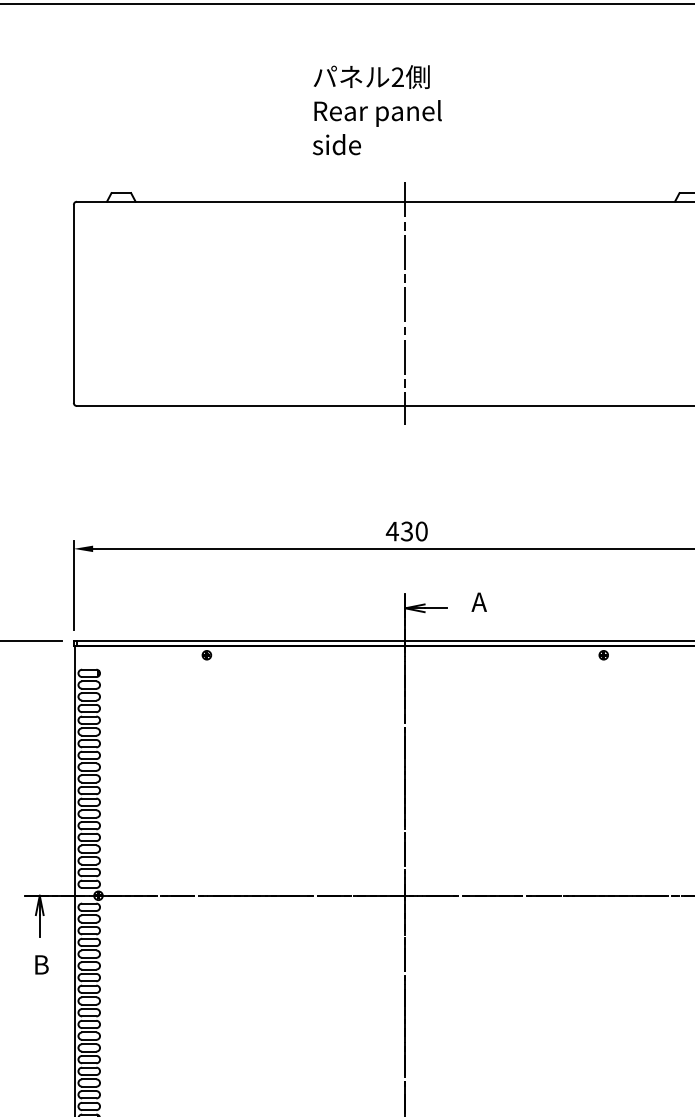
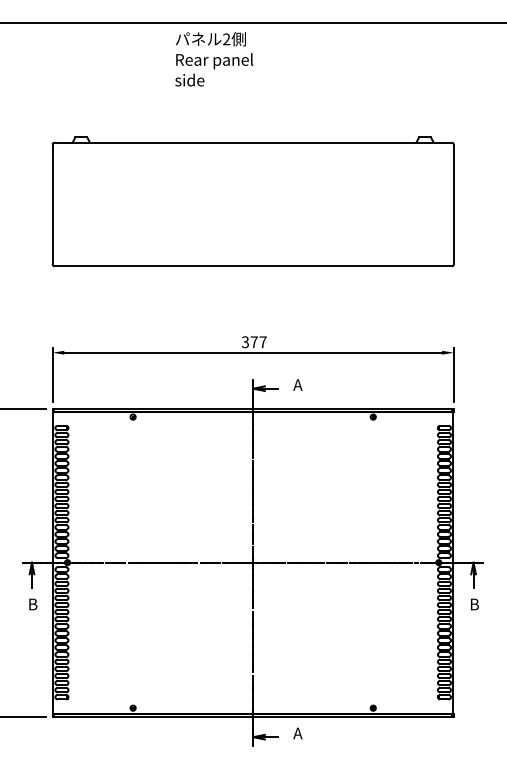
text: (377, 110) -> (214, 59), moved
line: (405, 303) -> (253, 204), removed
text: (405, 531) -> (253, 342), 430 -> 377

